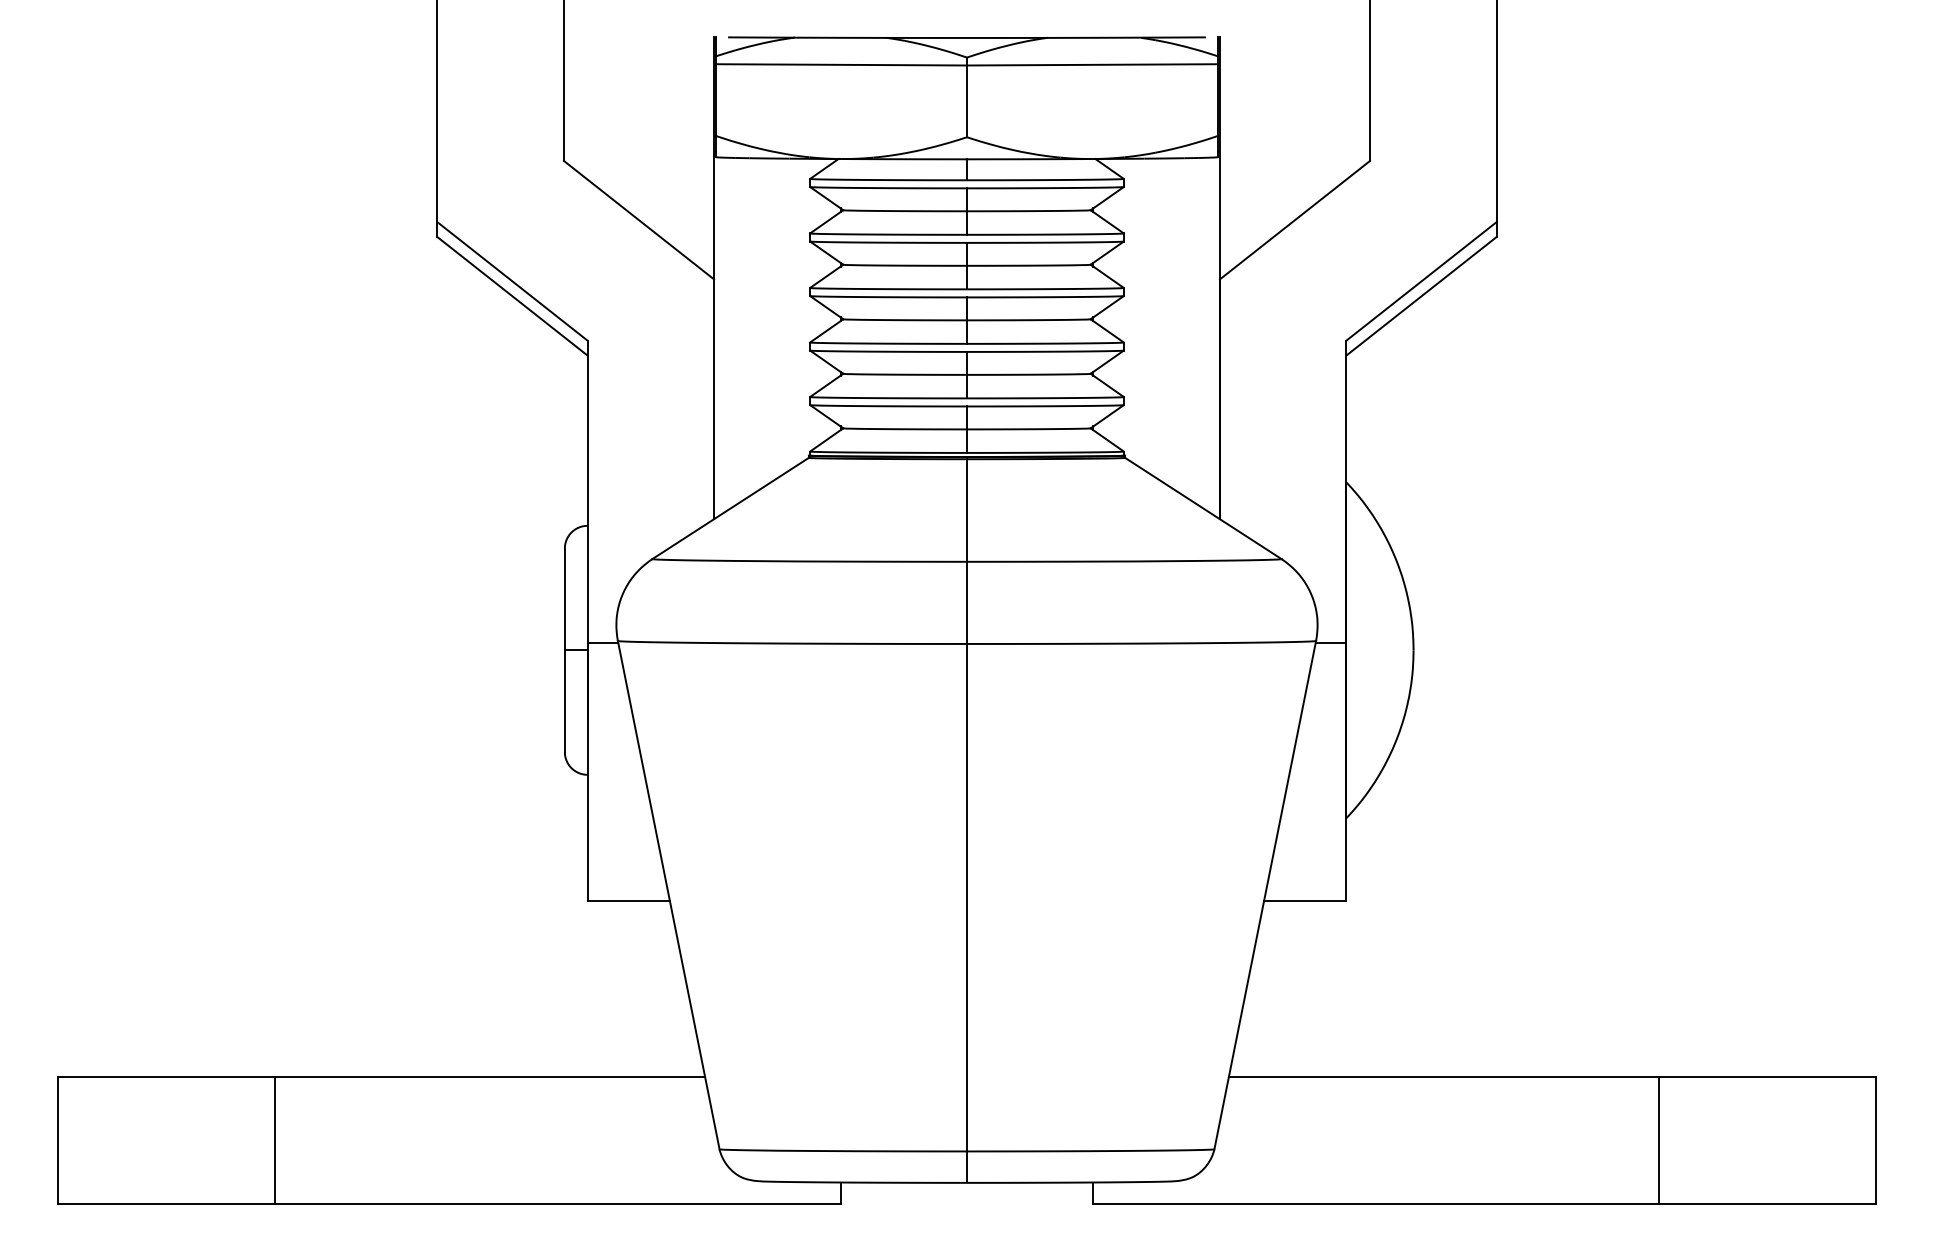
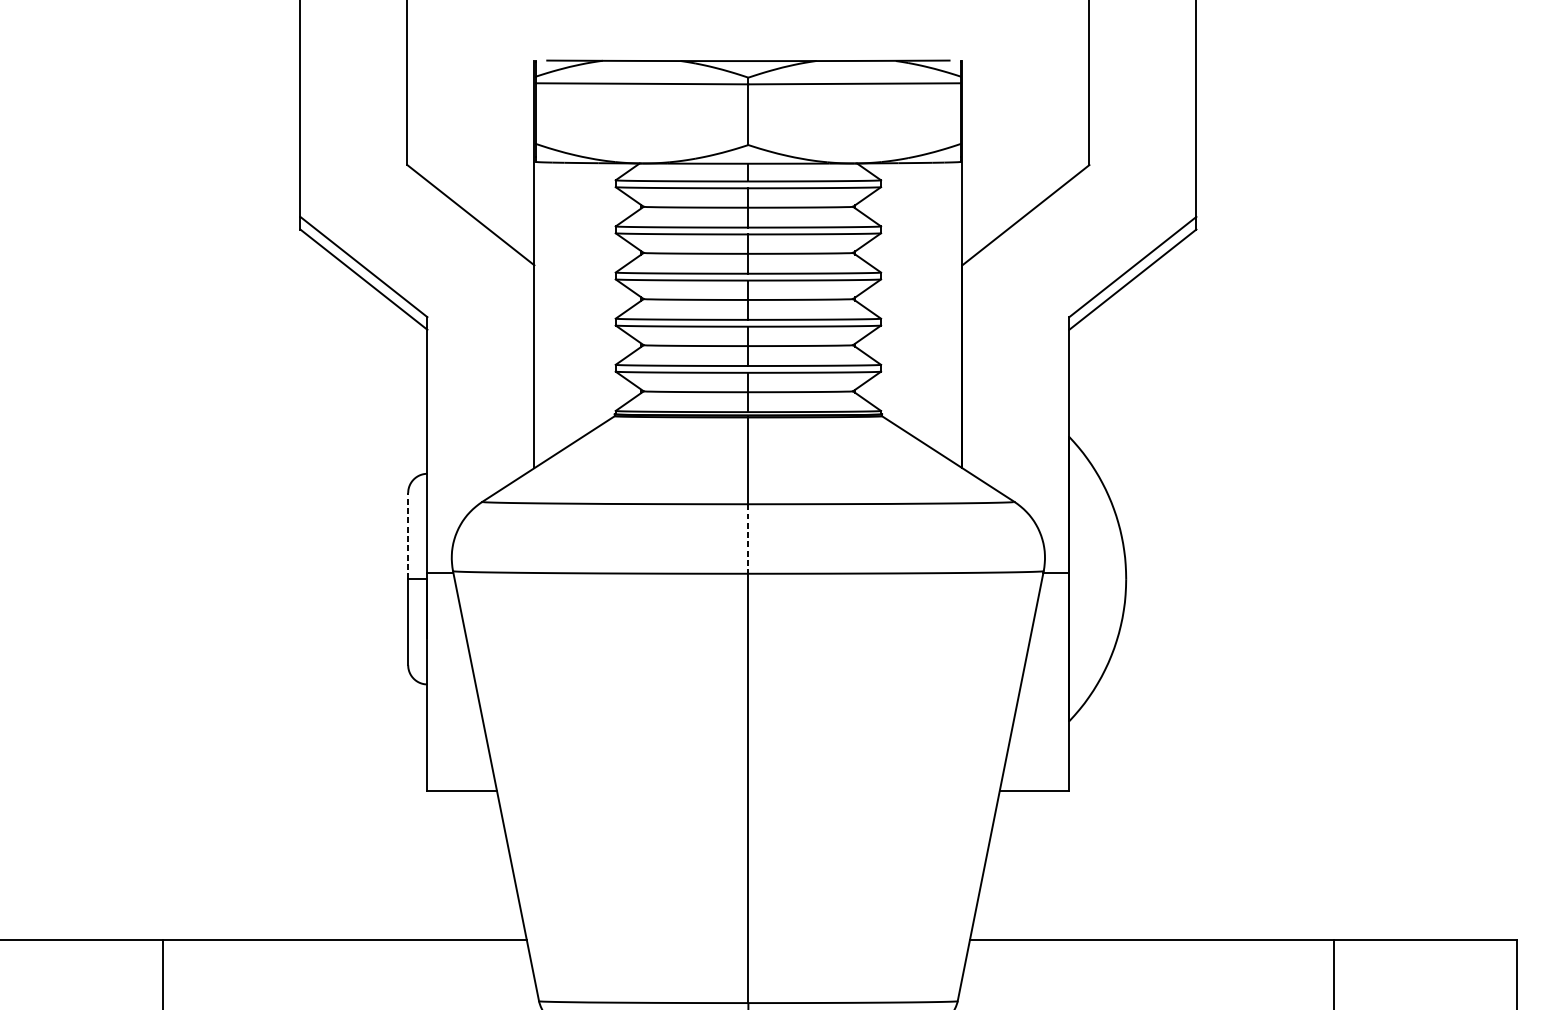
line: (564, 599) -> (407, 536), solid -> dashed
line: (966, 603) -> (747, 539), solid -> dashed

